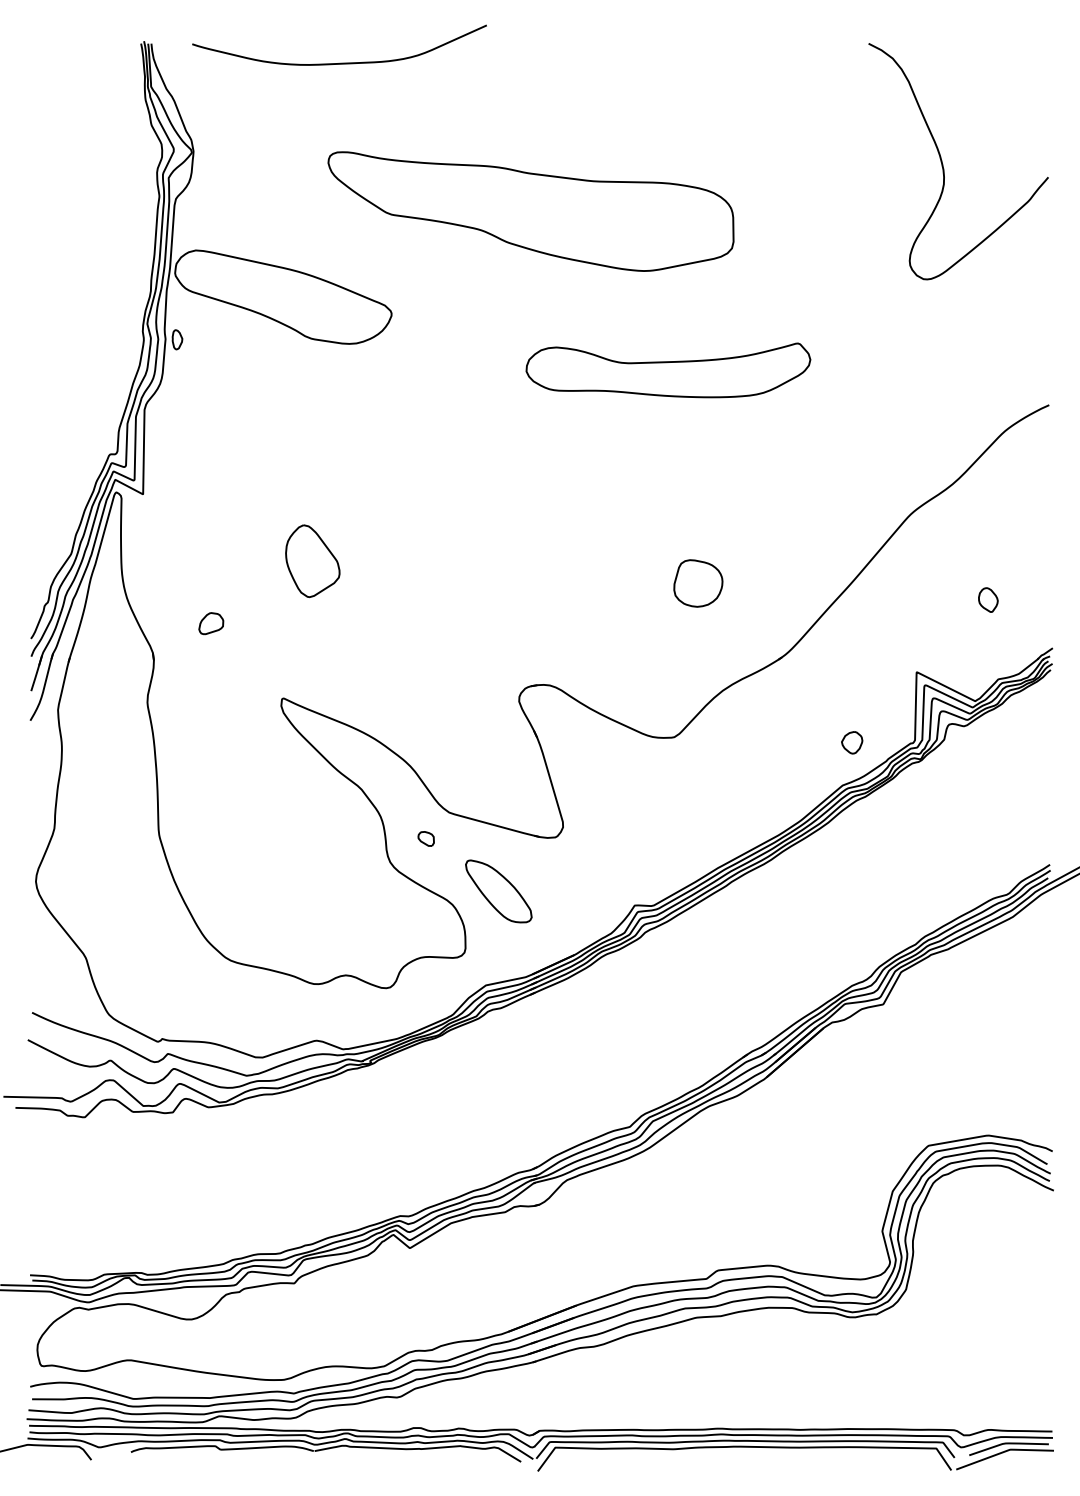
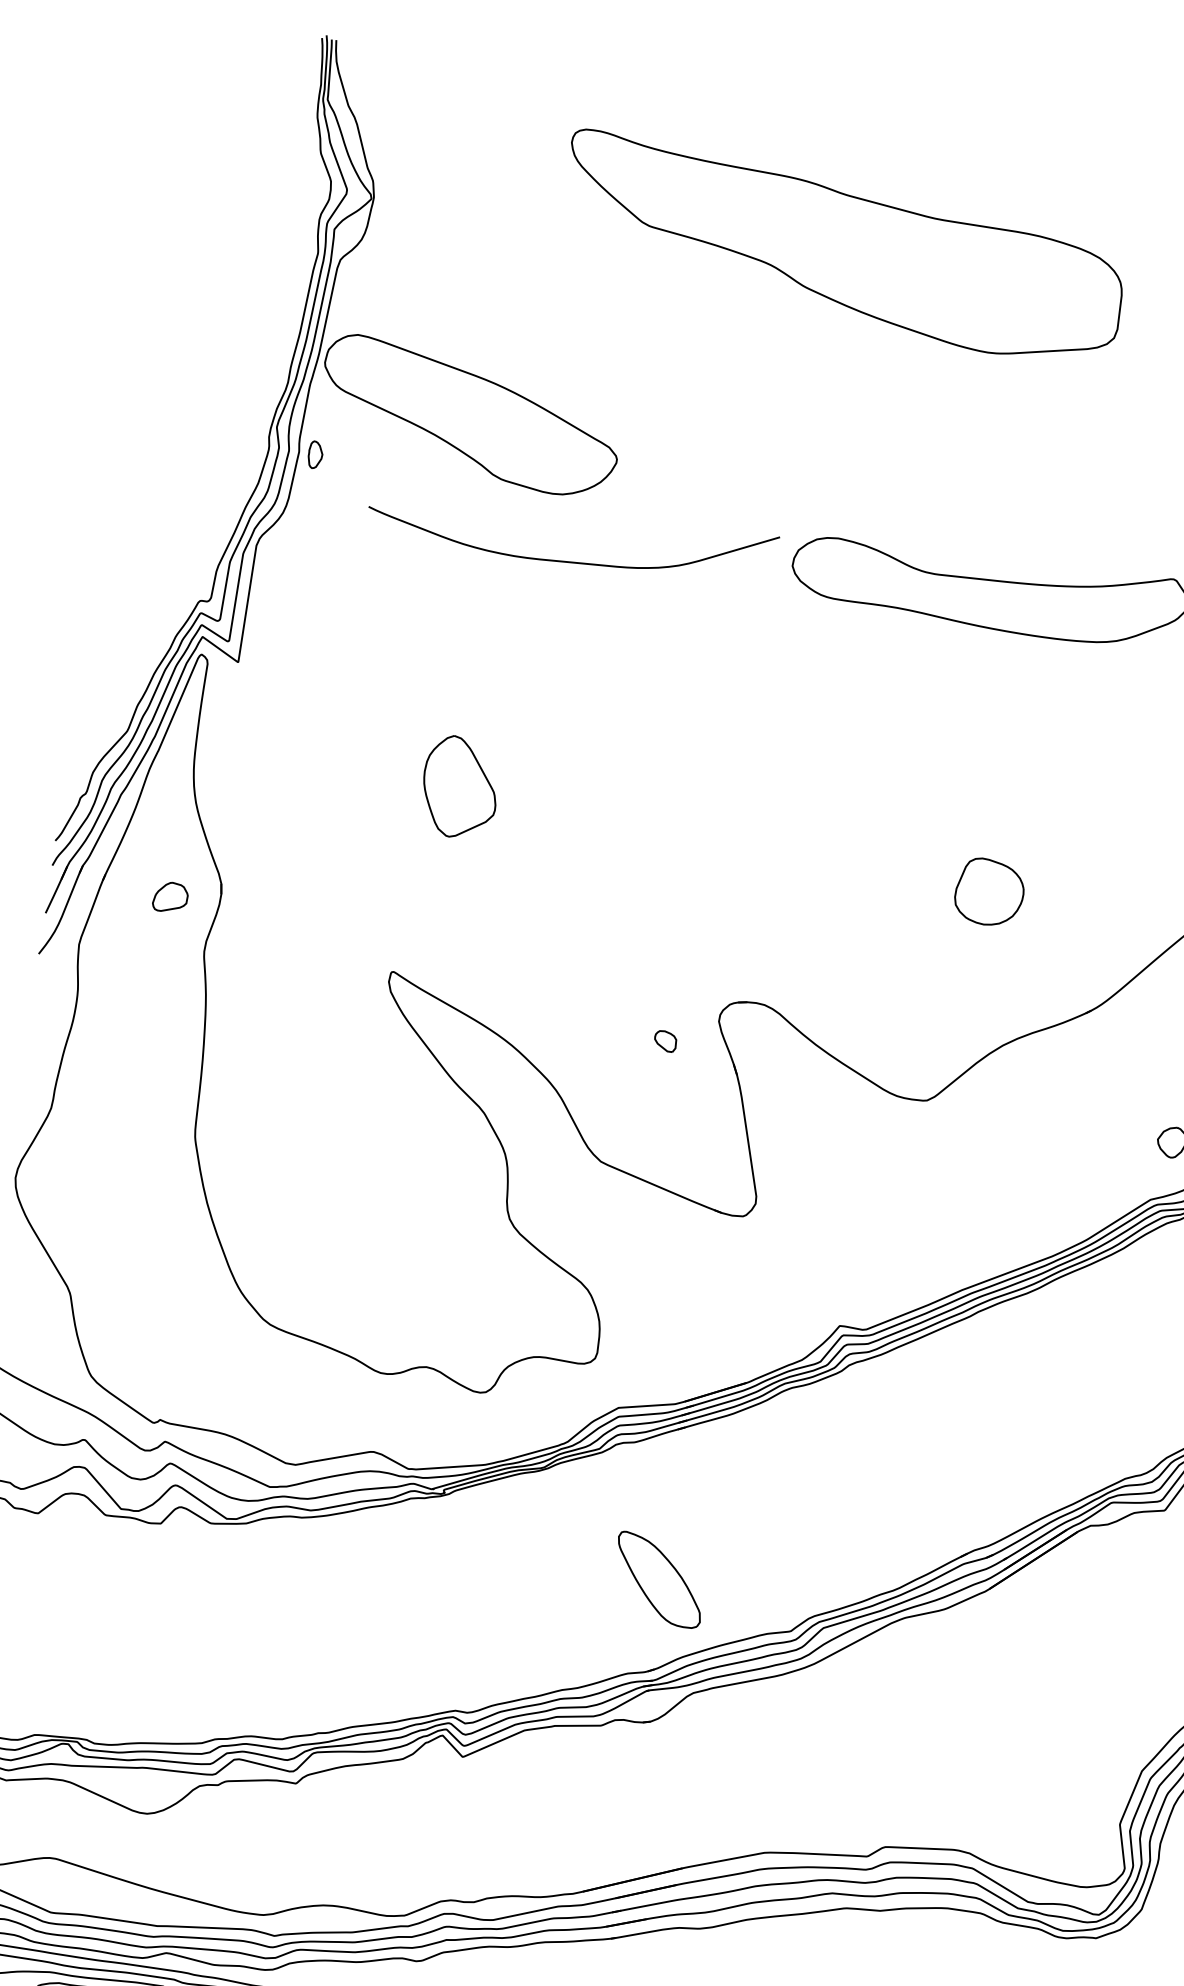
curve: (339, 62) -> (568, 560), moved
part: (530, 211) -> (842, 248), moved
part: (211, 623) -> (170, 897), moved
part: (425, 838) -> (664, 1040), moved
part: (498, 891) -> (658, 1580), moved

